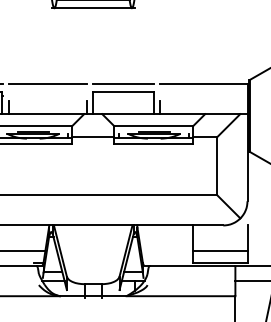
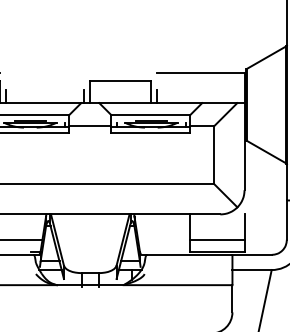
line: (47, 83) -> (44, 72), removed
line: (123, 83) -> (120, 72), removed

